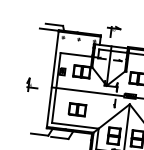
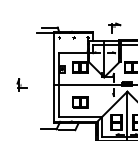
part: (113, 30) -> (114, 27), moved
part: (31, 84) -> (21, 84), moved

